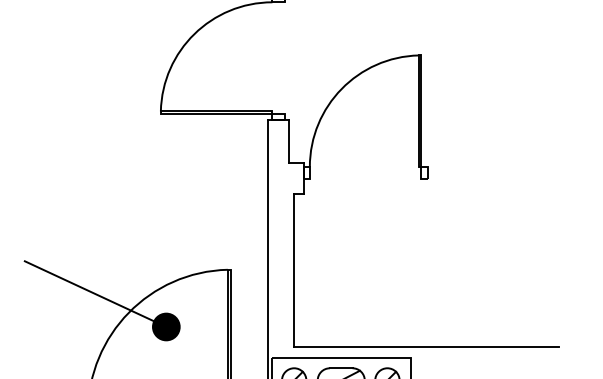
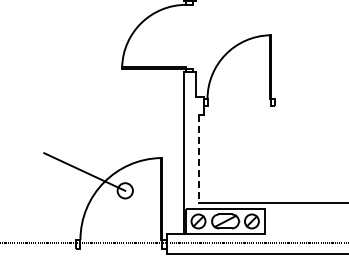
line: (294, 270) -> (198, 158), solid -> dashed
fill: (164, 326) -> (124, 190), removed

